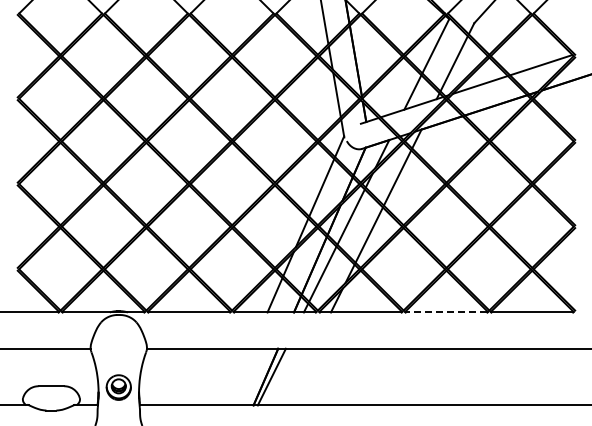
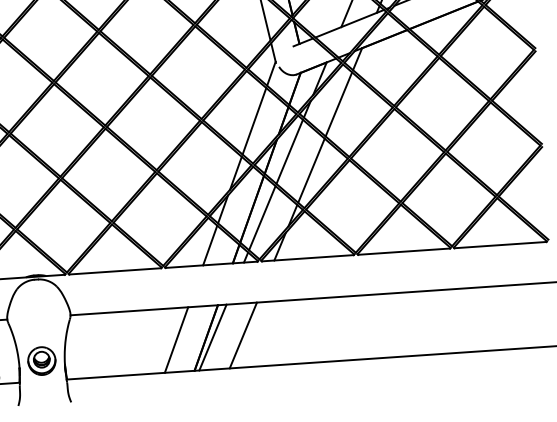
line: (446, 312) -> (404, 251), dashed -> solid
line: (239, 376) -> (176, 339), added
line: (298, 376) -> (242, 334), added

